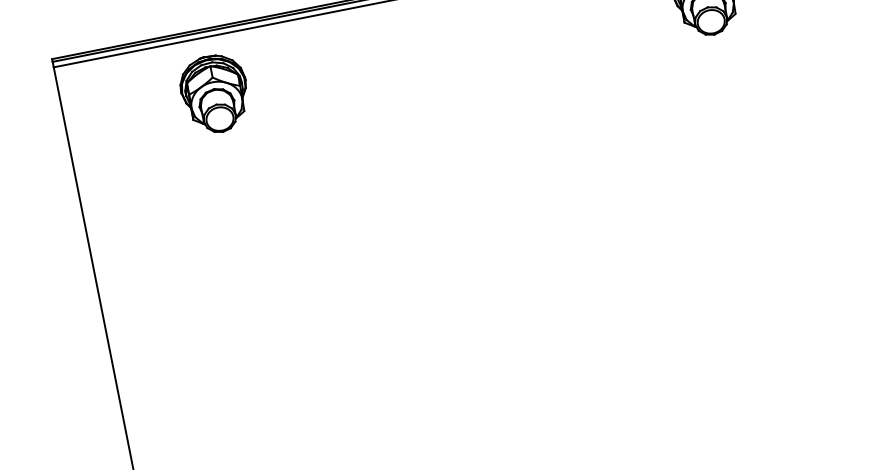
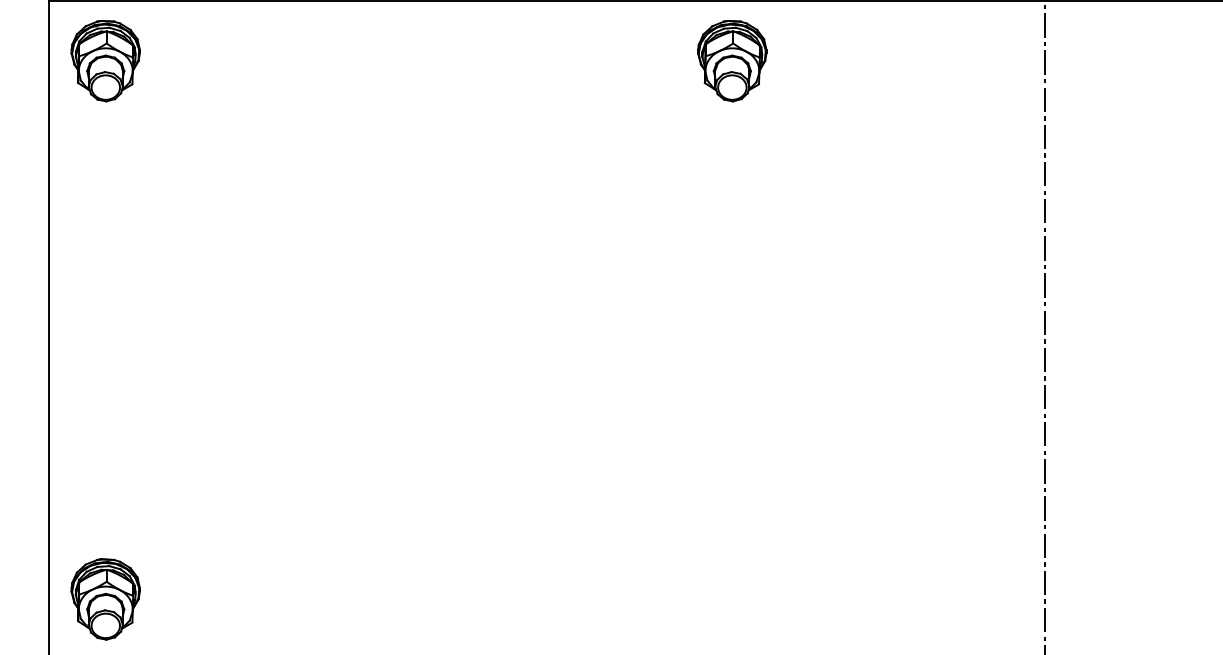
part: (214, 94) -> (105, 61), moved

